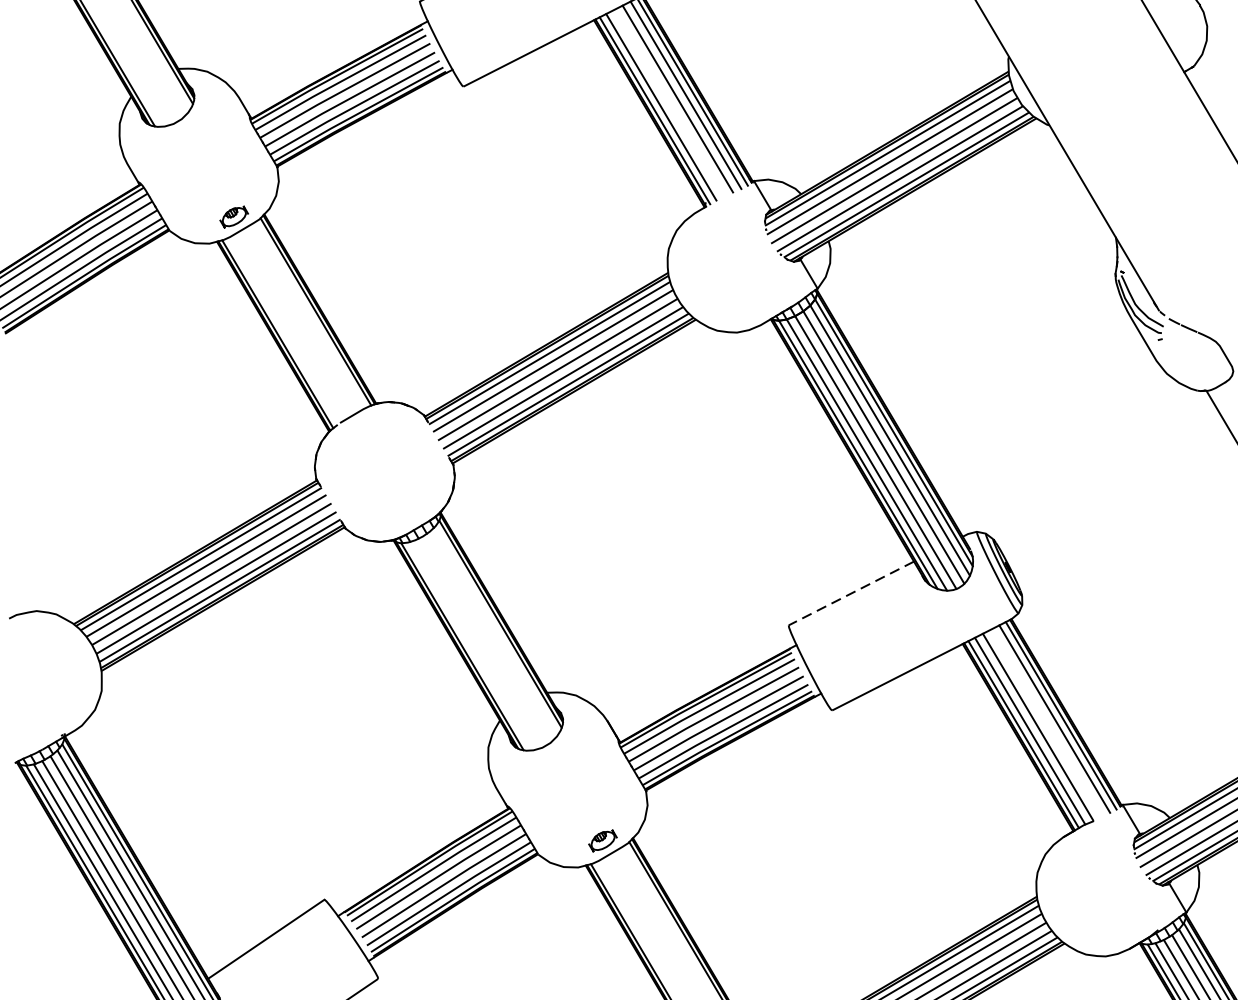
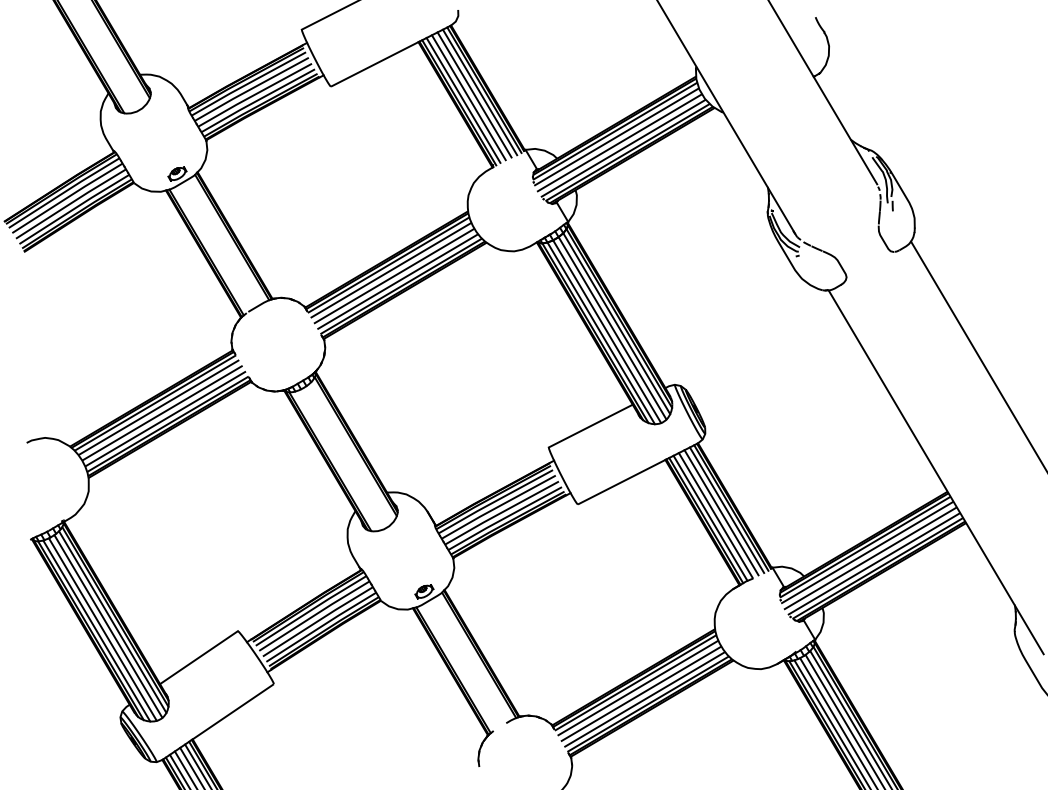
line: (668, 102) -> (468, 97), added
line: (850, 594) -> (590, 426), dashed -> solid
line: (1046, 722) -> (721, 512), added

